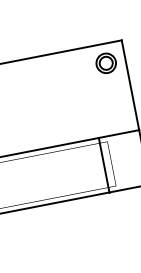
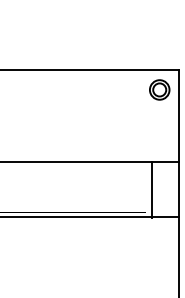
line: (104, 165) -> (152, 189), moved

